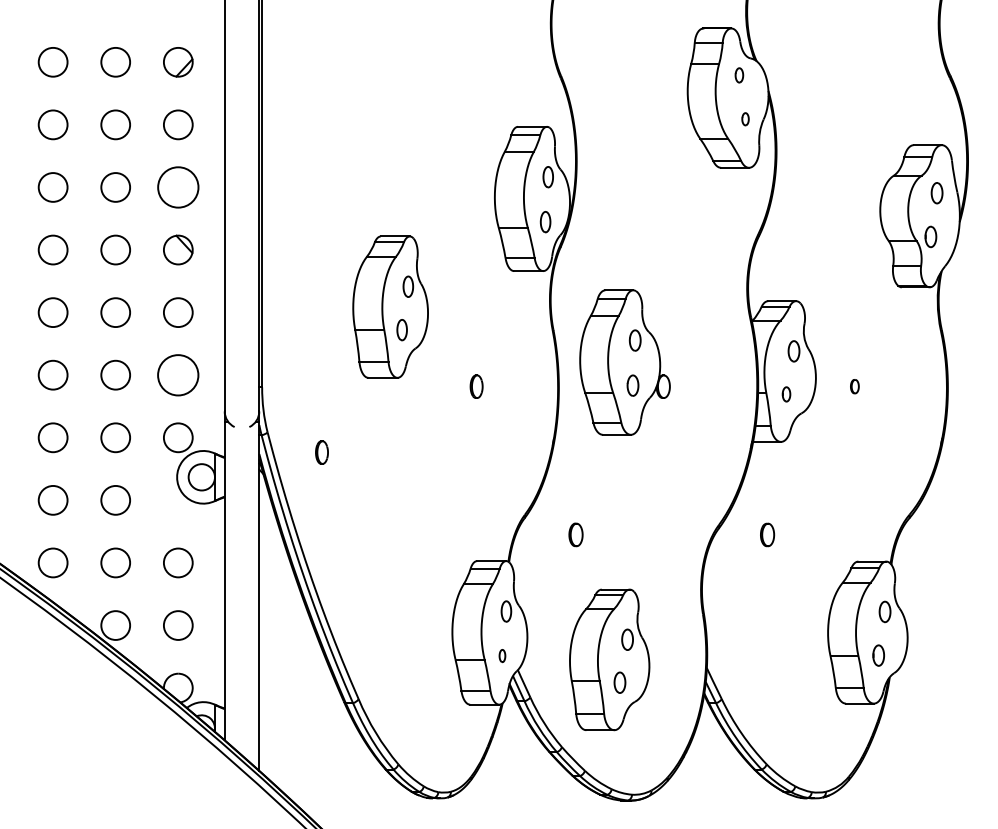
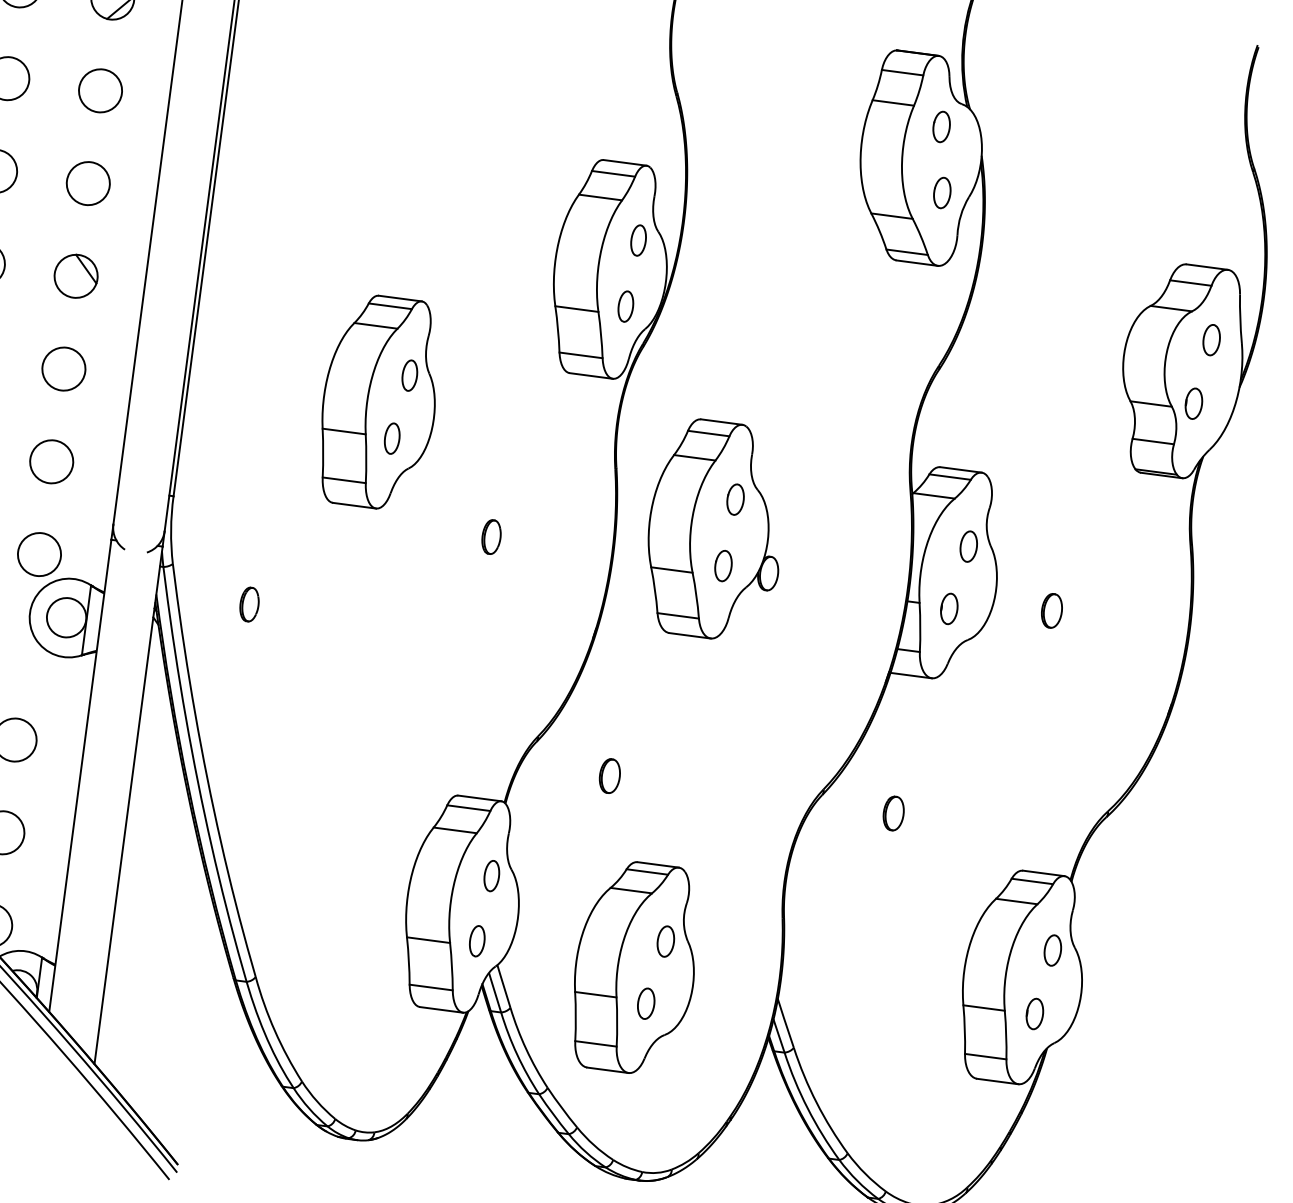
part: (739, 75) -> (941, 127), size x1.43
part: (745, 119) -> (942, 193), size x1.67
circle: (177, 187) -> (87, 183), size x0.71
circle: (178, 374) -> (52, 460), size x0.71
part: (854, 386) -> (1051, 610), size x1.67
part: (786, 394) -> (949, 609), size x1.43
part: (502, 655) -> (477, 940), size x1.67

